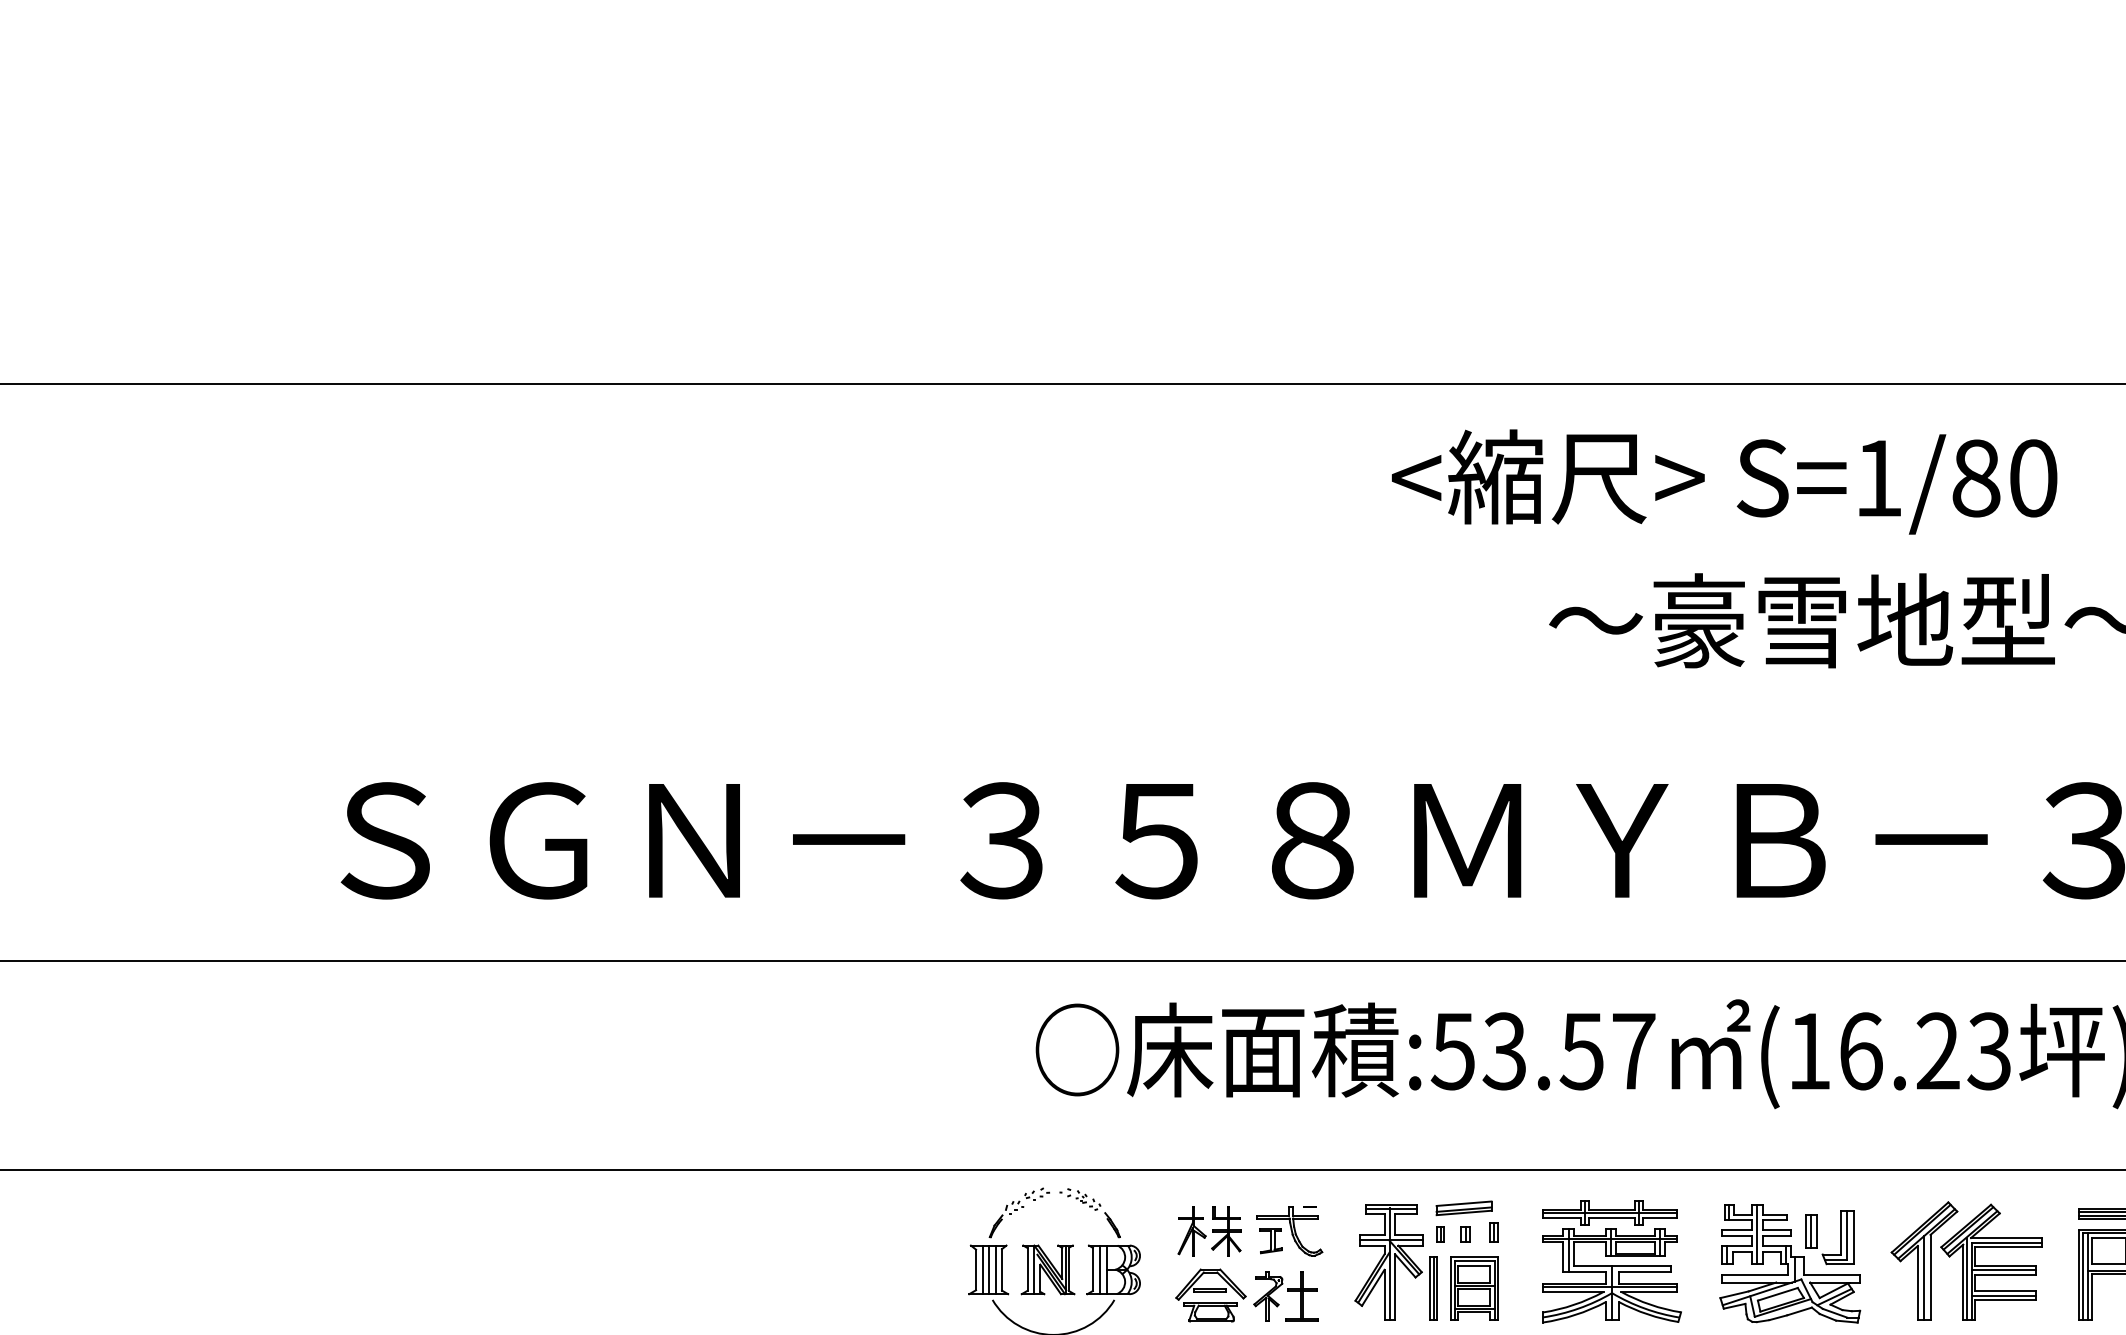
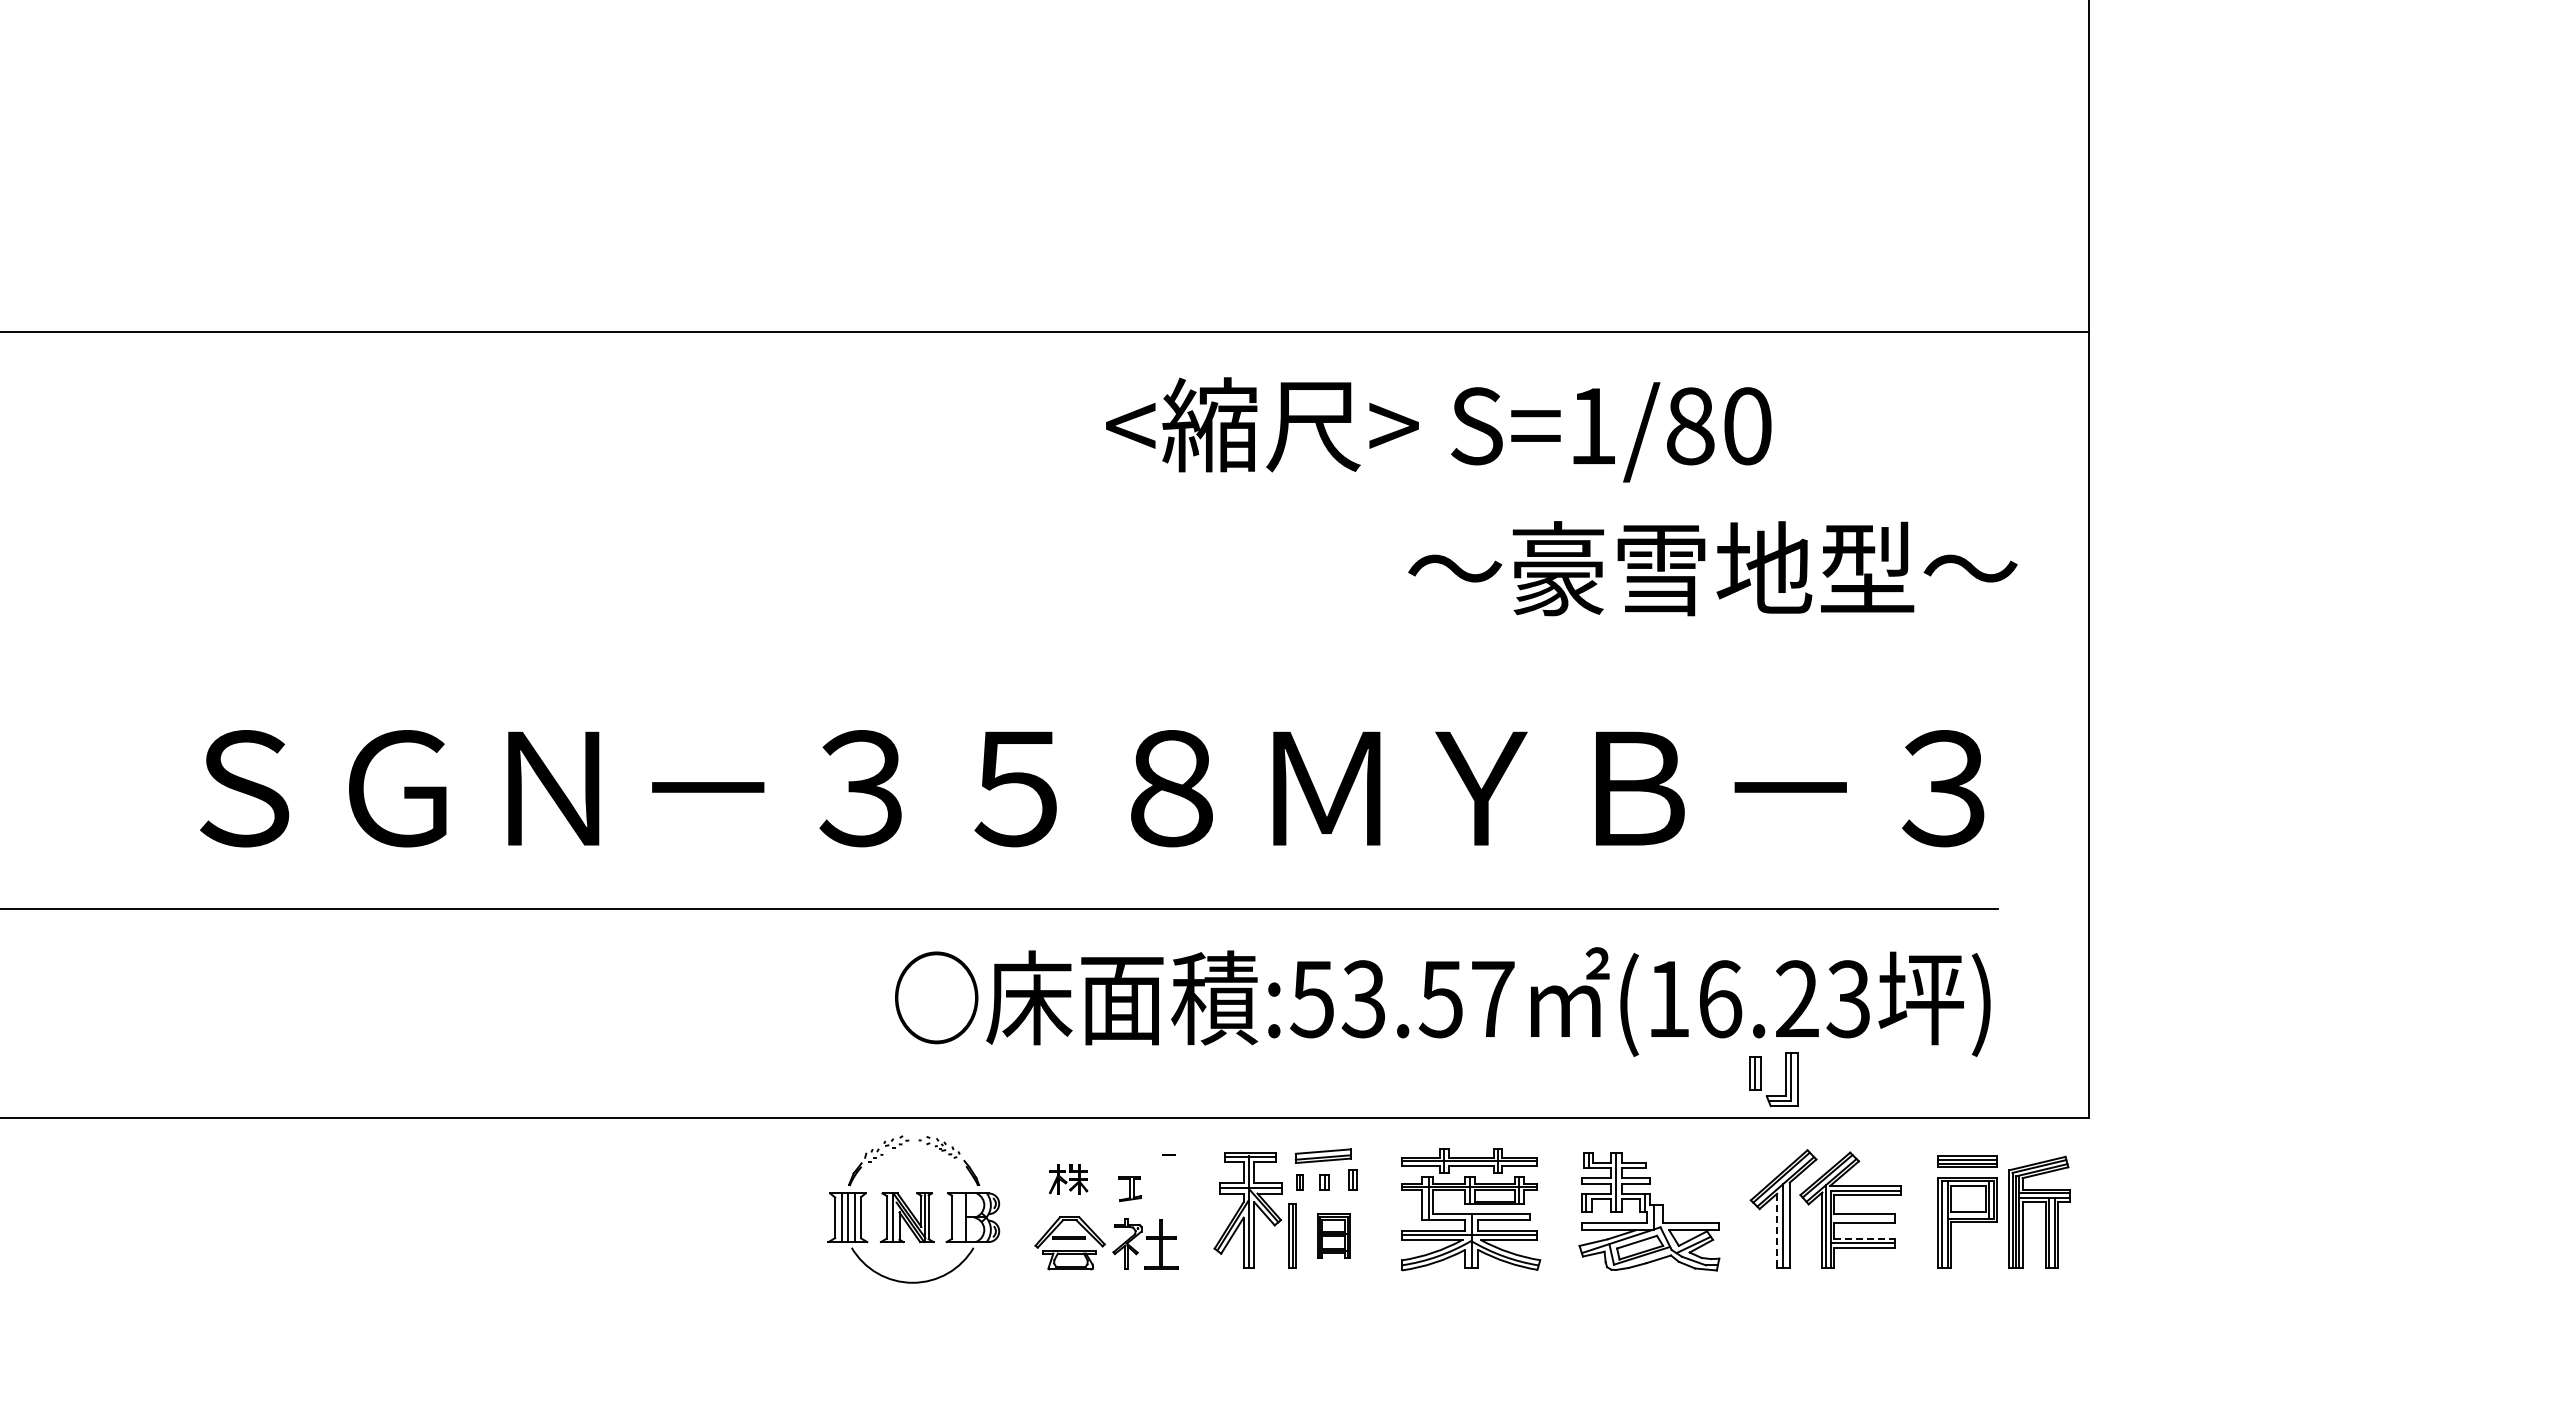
text: (1724, 481) -> (1438, 429), moved
part: (1209, 1231) -> (1068, 1179), size x0.6
part: (1290, 1231) -> (1149, 1179), removed
part: (1817, 1237) -> (1761, 1079), moved
line: (1100, 1269) -> (959, 1217), removed
line: (2004, 1270) -> (1863, 1218), removed
line: (1918, 1282) -> (1777, 1230), solid -> dashed
part: (1474, 1287) -> (1333, 1235), size x0.7
line: (2006, 1290) -> (1865, 1238), solid -> dashed

